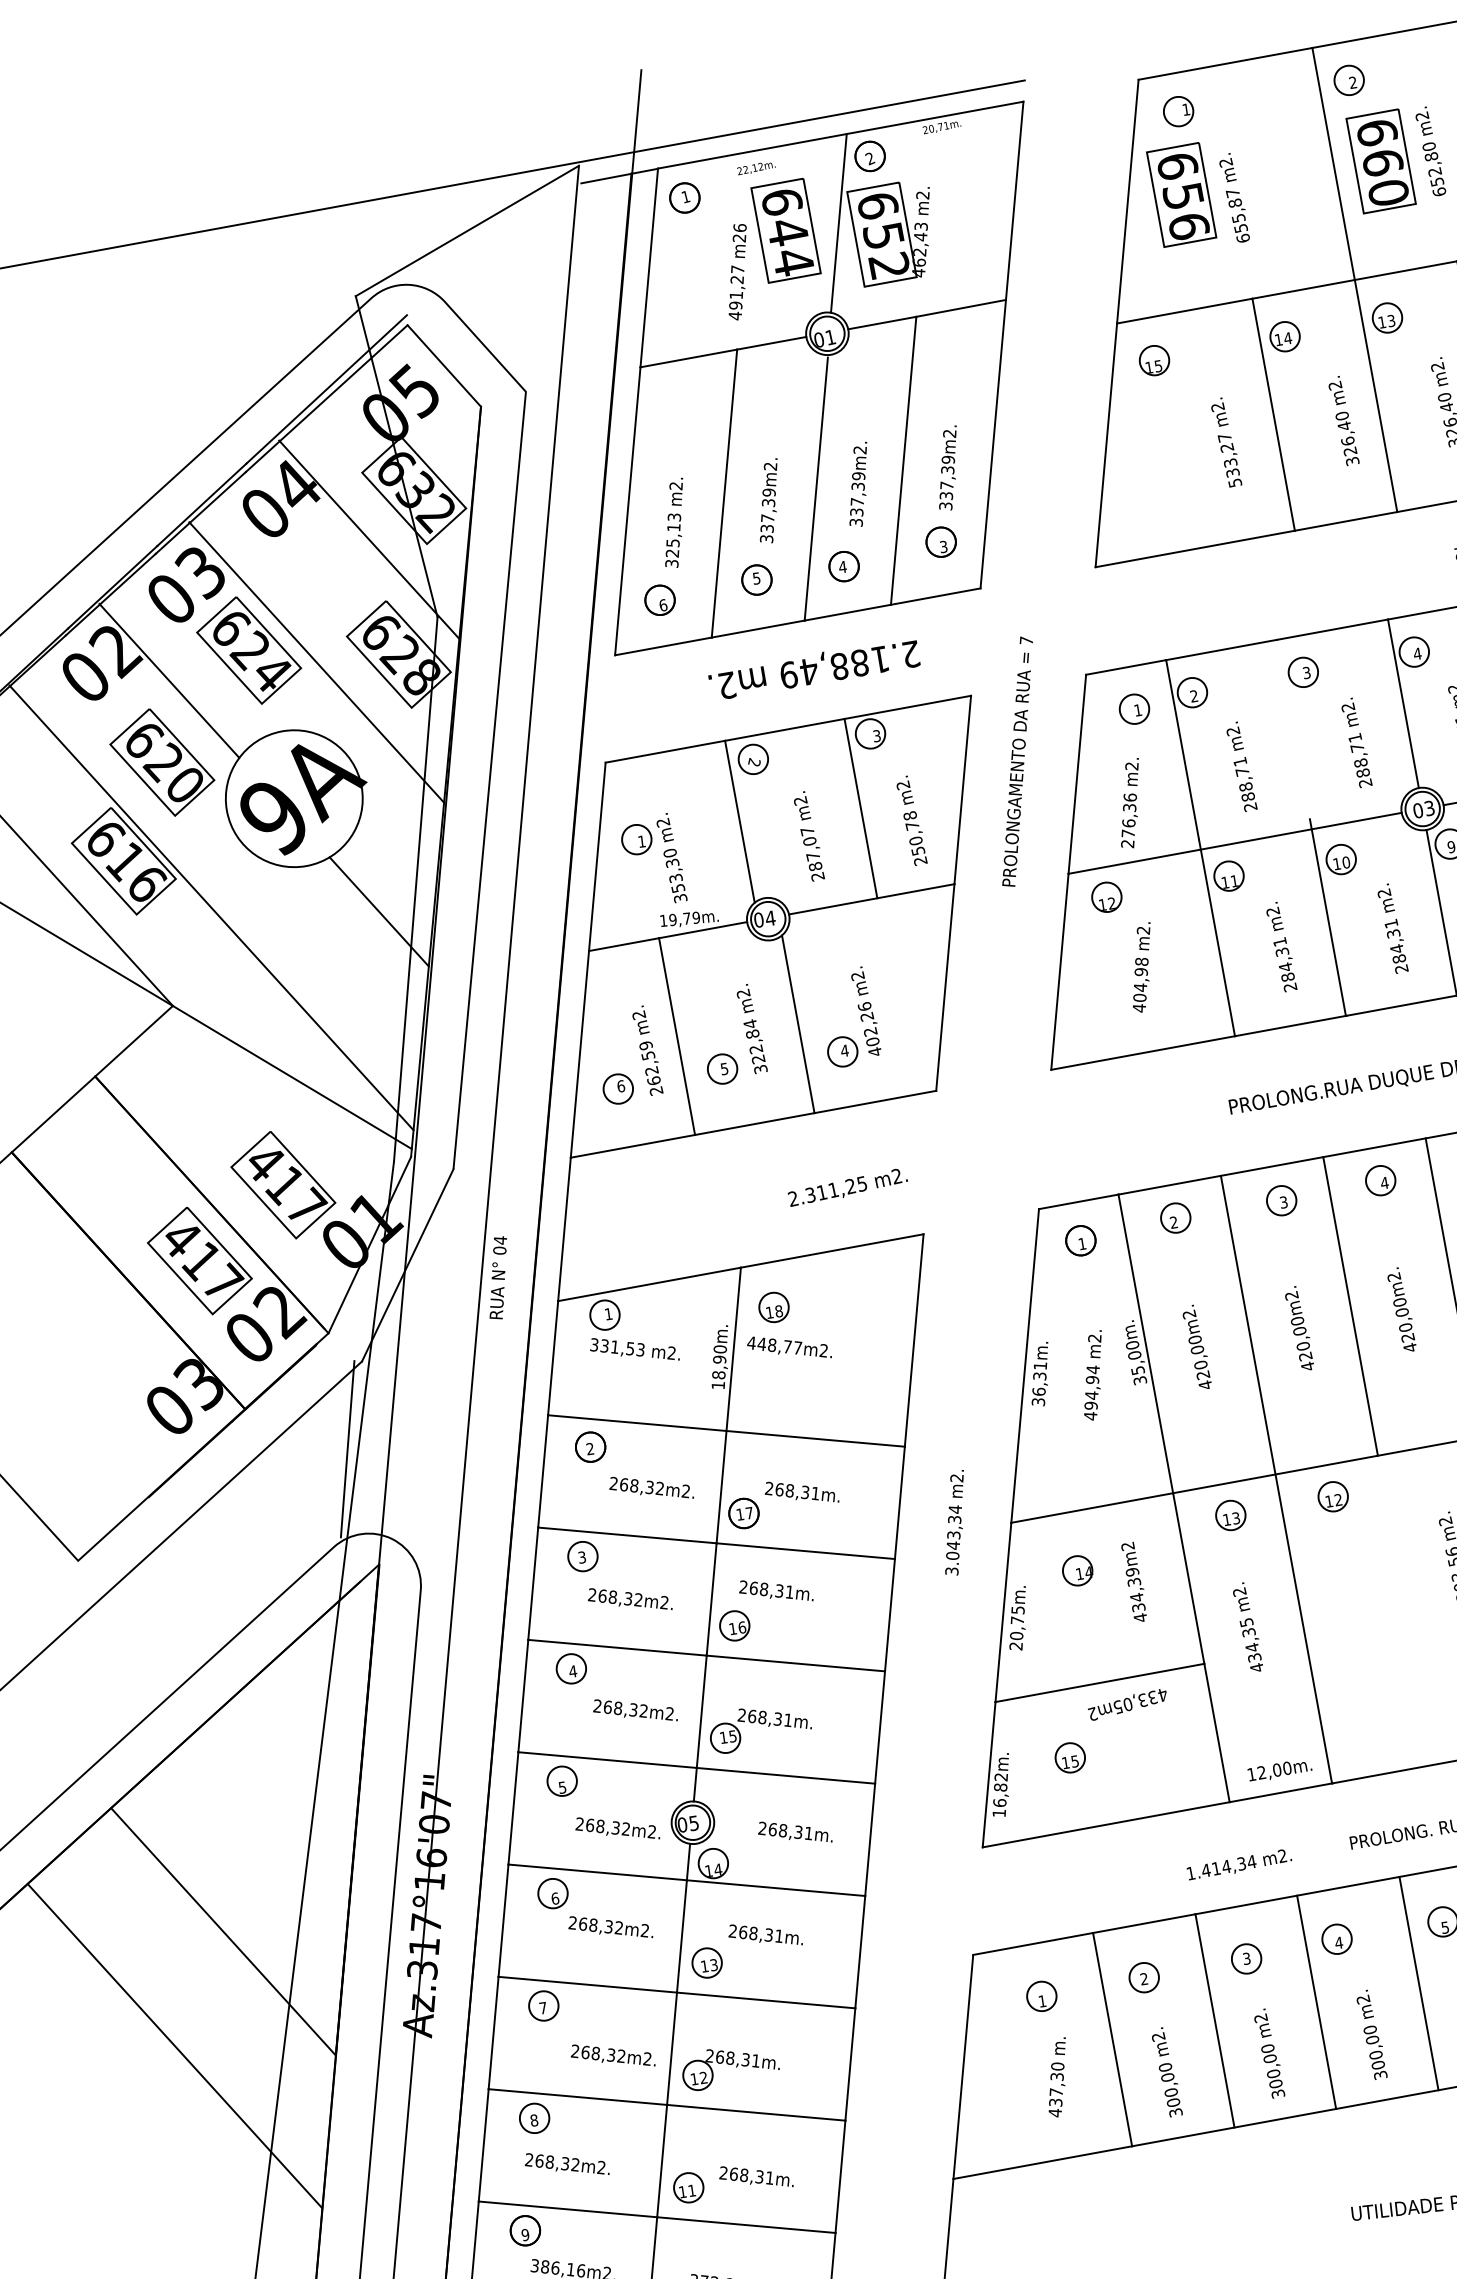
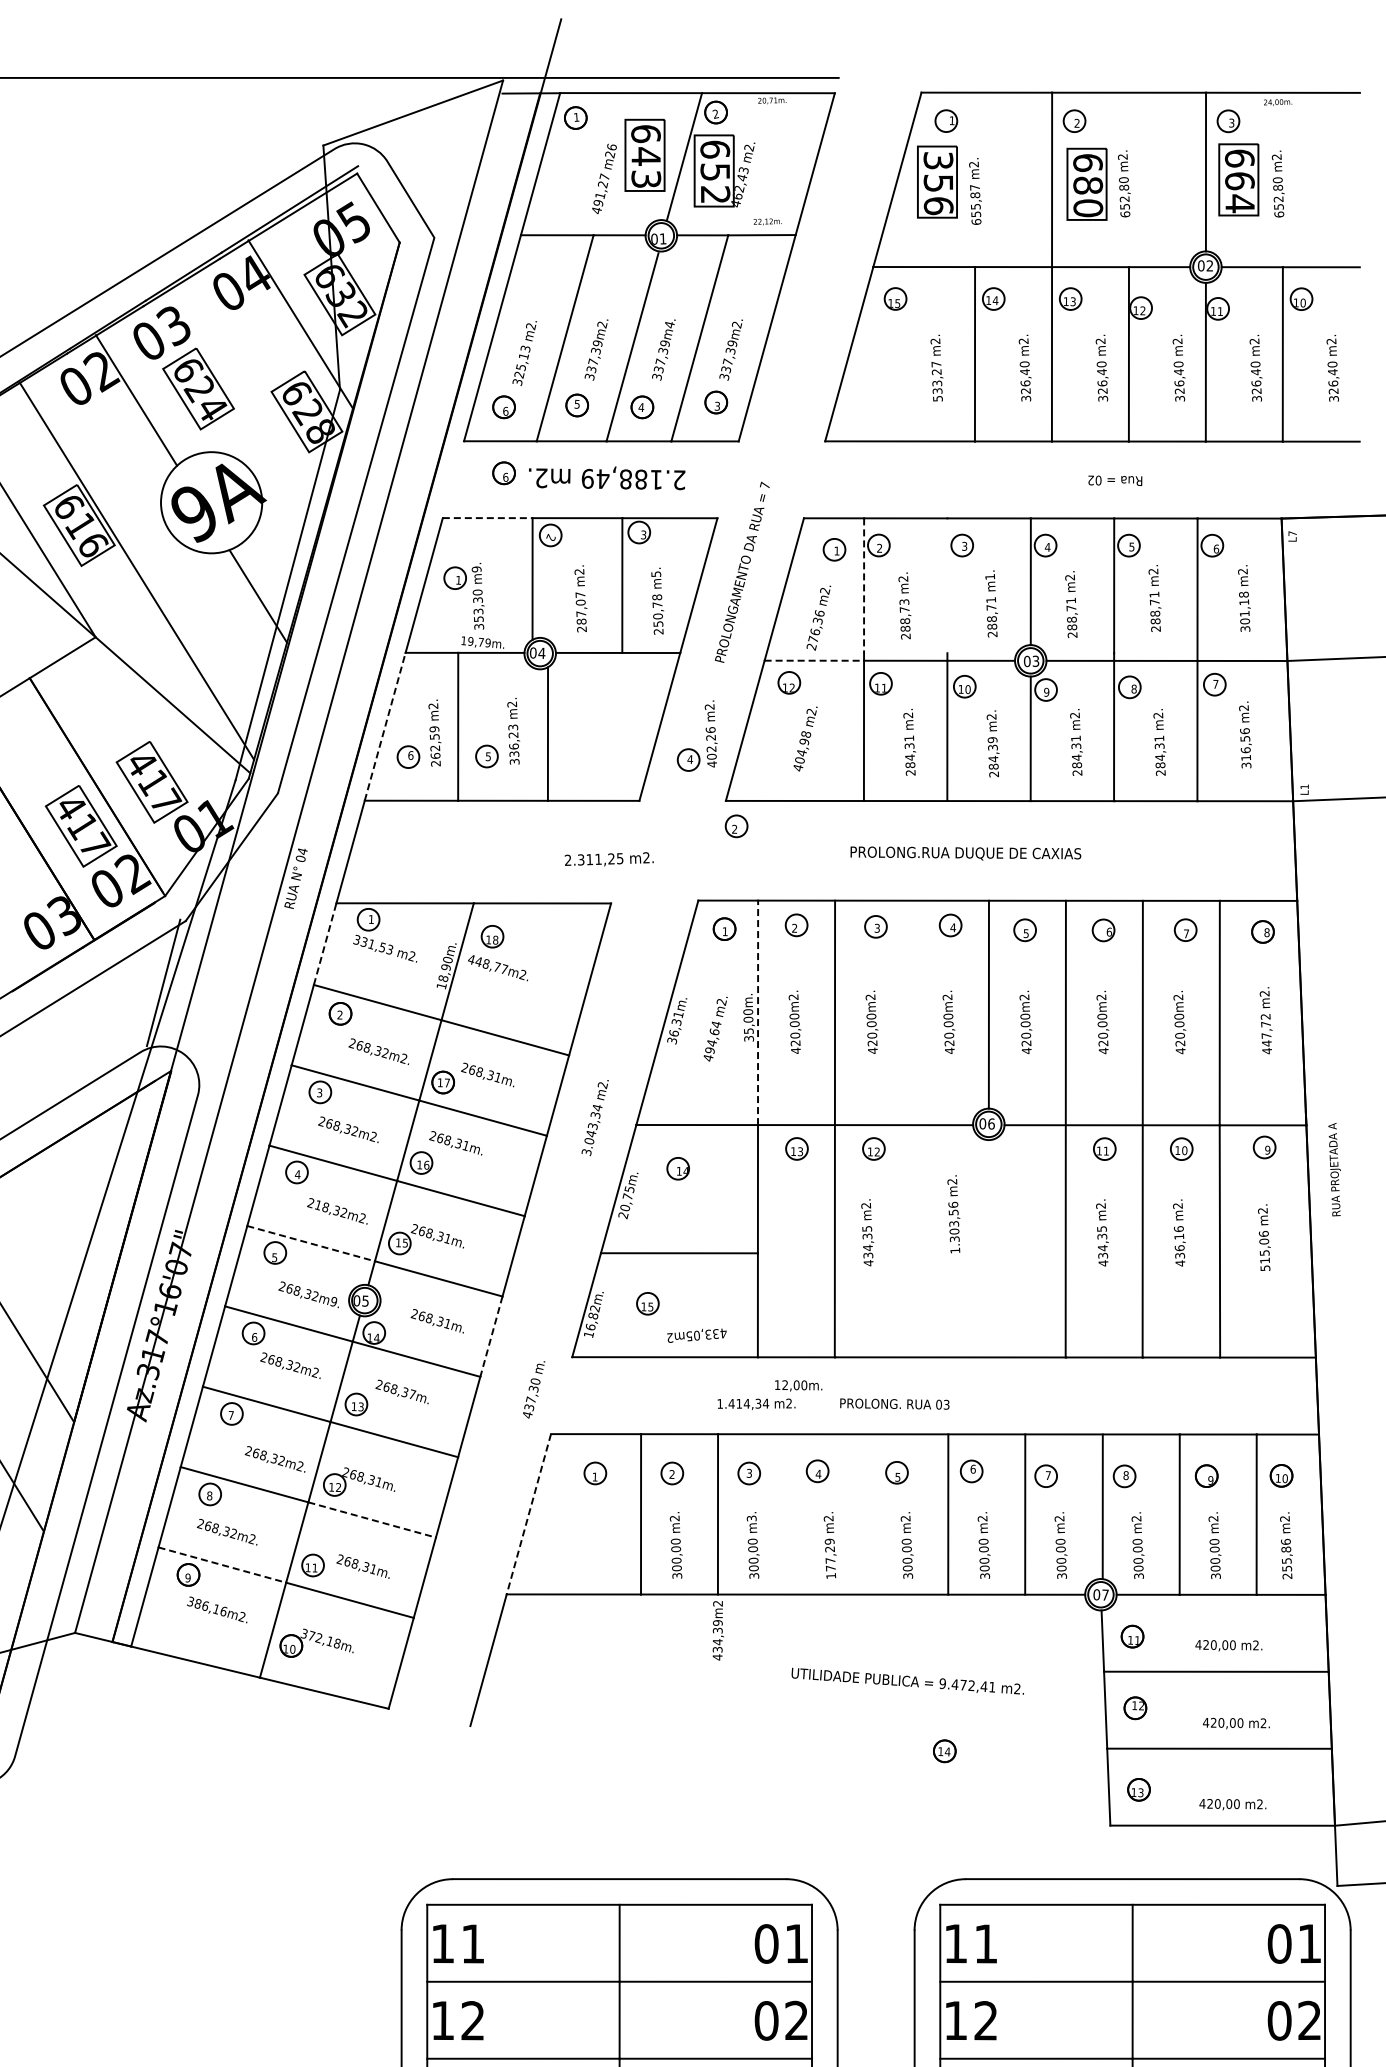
text: (1383, 162) -> (1088, 185), 660 -> 680
text: (1177, 165) -> (938, 160), 656 -> 356
text: (755, 167) -> (767, 221), moved
text: (793, 261) -> (646, 178), 644 -> 643
text: (859, 449) -> (669, 324), 337,39m2. -> 337,39m4.
line: (317, 662) -> (246, 406), removed
part: (675, 688) -> (503, 473), added
text: (1347, 706) -> (989, 576), m2. -> m1.
line: (1183, 750) -> (864, 586), solid -> dashed
line: (665, 752) -> (487, 518), solid -> dashed
text: (1240, 760) -> (904, 601), 288,71 -> 288,73
part: (162, 762) -> (120, 458), removed
text: (903, 785) -> (656, 574), m2. -> m5.
text: (662, 822) -> (476, 569), m2. -> m9.
line: (1134, 861) -> (814, 660), solid -> dashed
text: (1391, 924) -> (992, 740), 284,31 -> 284,39
part: (860, 1016) -> (706, 736), moved
text: (753, 1041) -> (513, 740), 322,84 -> 336,23
line: (580, 1053) -> (385, 726), solid -> dashed
part: (1071, 1101) -> (736, 826), added
text: (846, 1187) -> (608, 859), moved
line: (1349, 1305) -> (911, 1012), removed
line: (1146, 1343) -> (758, 1012), solid -> dashed
line: (553, 1357) -> (325, 943), solid -> dashed
text: (1092, 1379) -> (714, 1031), 494,94 -> 494,64
text: (1133, 1582) -> (717, 1630), moved
text: (1247, 1627) -> (867, 1232), moved
text: (1127, 1704) -> (696, 1335), moved
text: (608, 1707) -> (318, 1205), 268,32m2. -> 218,32m2.
line: (608, 1759) -> (311, 1243), solid -> dashed
text: (1279, 1769) -> (798, 1385), moved
text: (651, 1831) -> (333, 1301), 268,32m2. -> 268,32m9.
line: (870, 1839) -> (491, 1336), solid -> dashed
text: (779, 1936) -> (412, 1394), 268,31m. -> 268,37m.
line: (1419, 1983) -> (871, 1514), removed
line: (1316, 2002) -> (794, 1514), removed
text: (1260, 2018) -> (751, 1518), m2. -> m3.
text: (1375, 2052) -> (830, 1558), 300,00 -> 177,29
line: (962, 2067) -> (528, 1514), solid -> dashed
text: (1058, 2077) -> (534, 1389), moved
line: (756, 2113) -> (372, 1520), solid -> dashed
line: (568, 2209) -> (222, 1565), solid -> dashed

